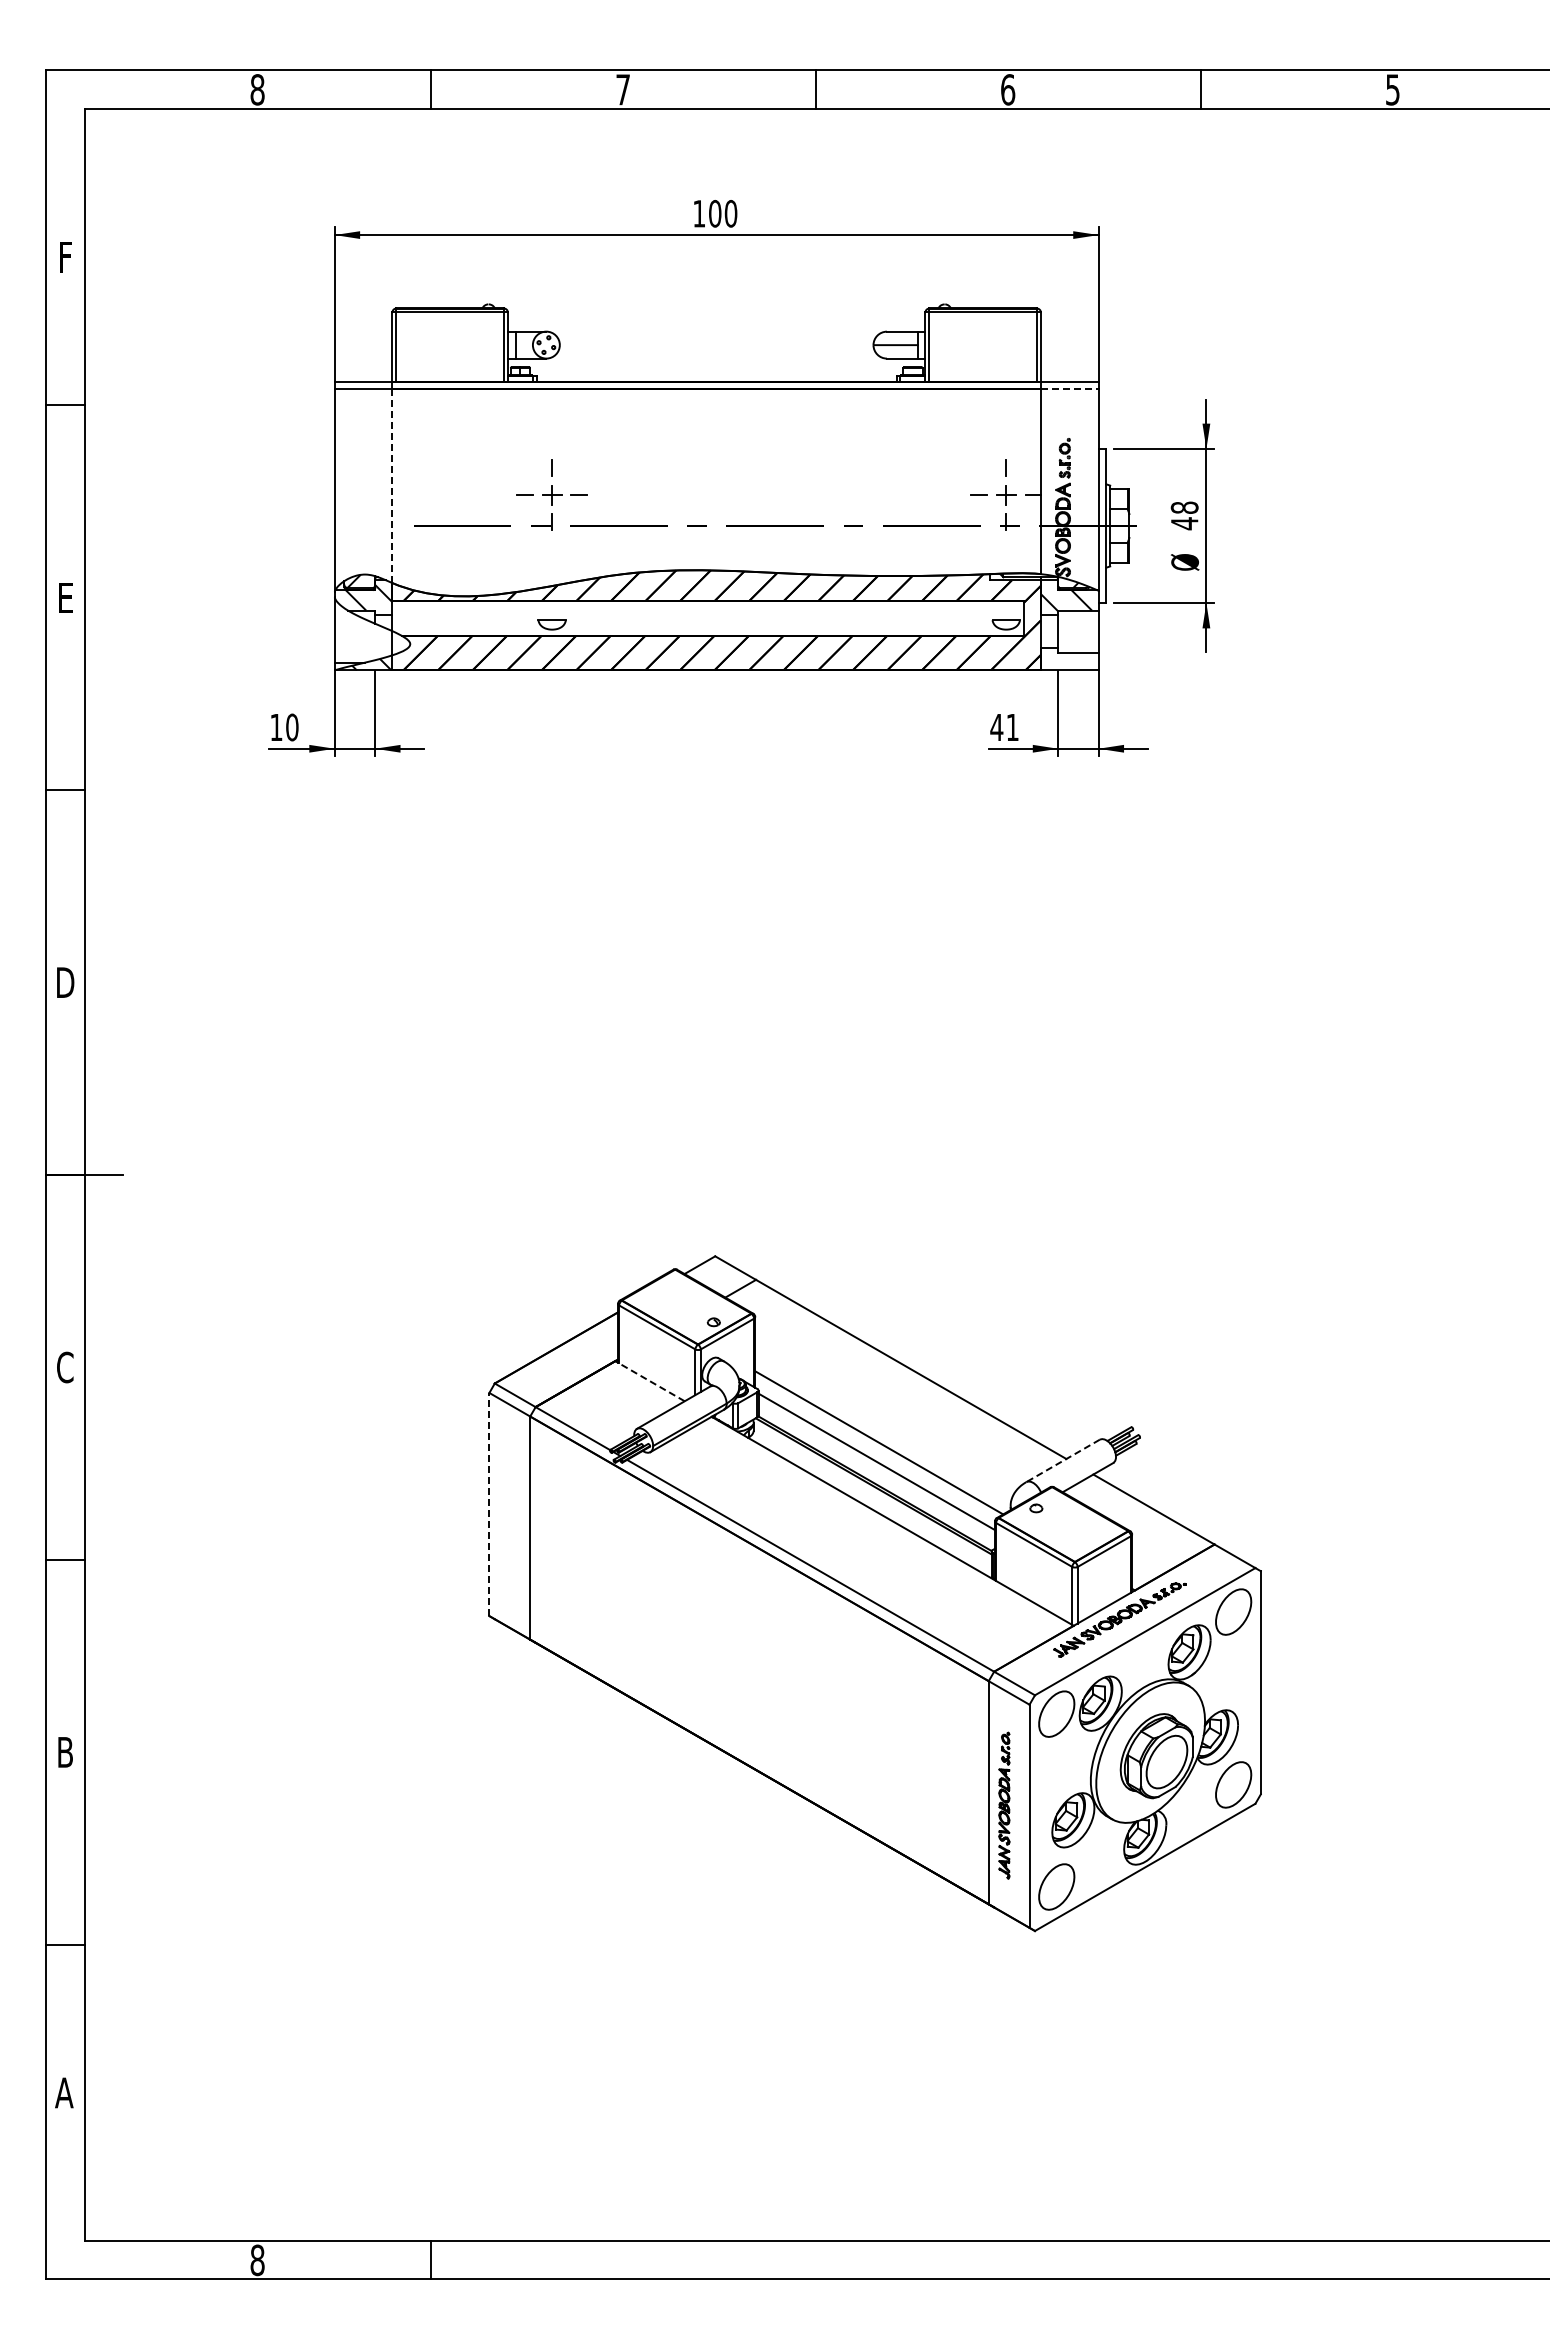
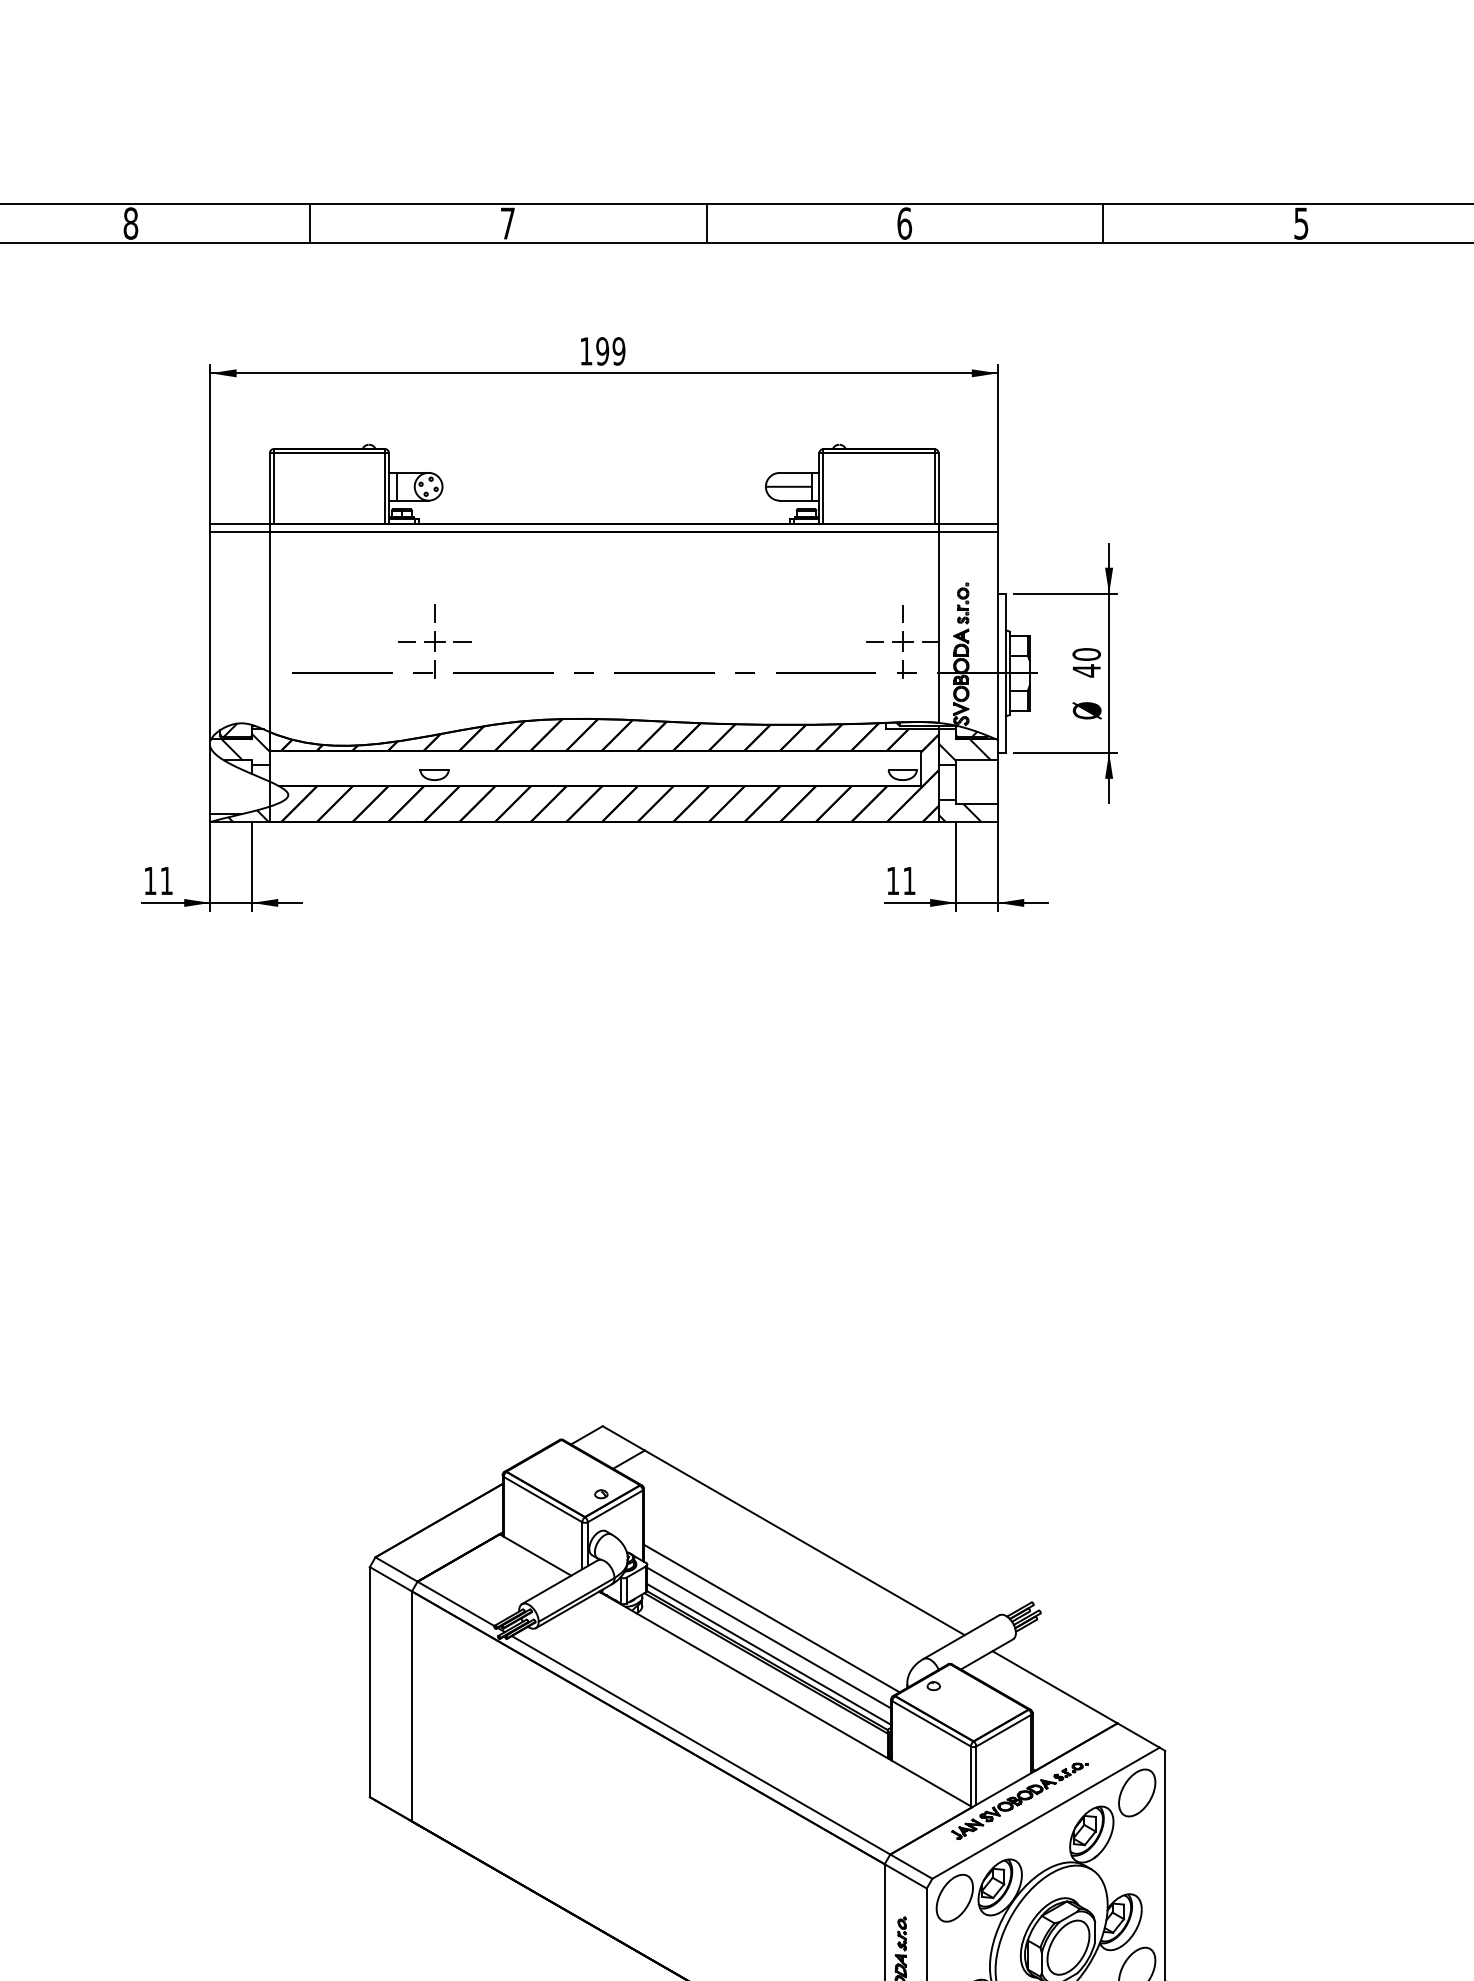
text: (723, 213) -> (611, 351), 100 -> 199
line: (1069, 389) -> (967, 532), dashed -> solid
line: (392, 486) -> (269, 632), dashed -> solid
text: (1184, 507) -> (1086, 654), 48 -> 40
hatch: (1061, 661) -> (959, 812), added
text: (292, 727) -> (166, 881), 10 -> 11
text: (996, 727) -> (892, 881), 41 -> 11
line: (649, 1380) -> (534, 1554), dashed -> solid
line: (1062, 1461) -> (960, 1637), dashed -> solid
line: (876, 1477) -> (768, 1654), added
line: (489, 1504) -> (369, 1682), dashed -> solid

